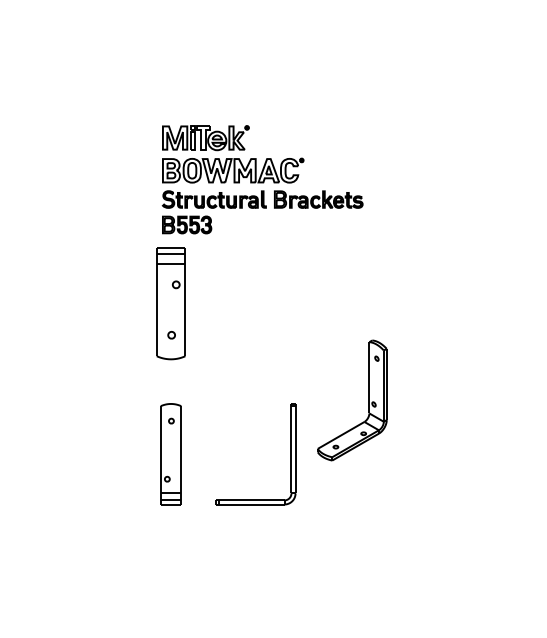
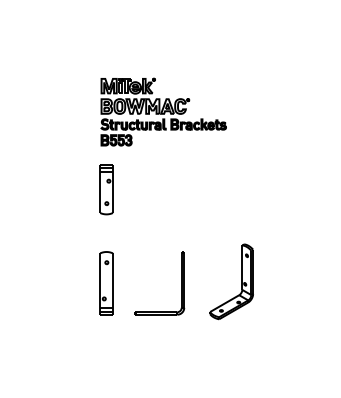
part: (170, 303) -> (106, 189), size x0.71
part: (368, 399) -> (241, 281), moved

